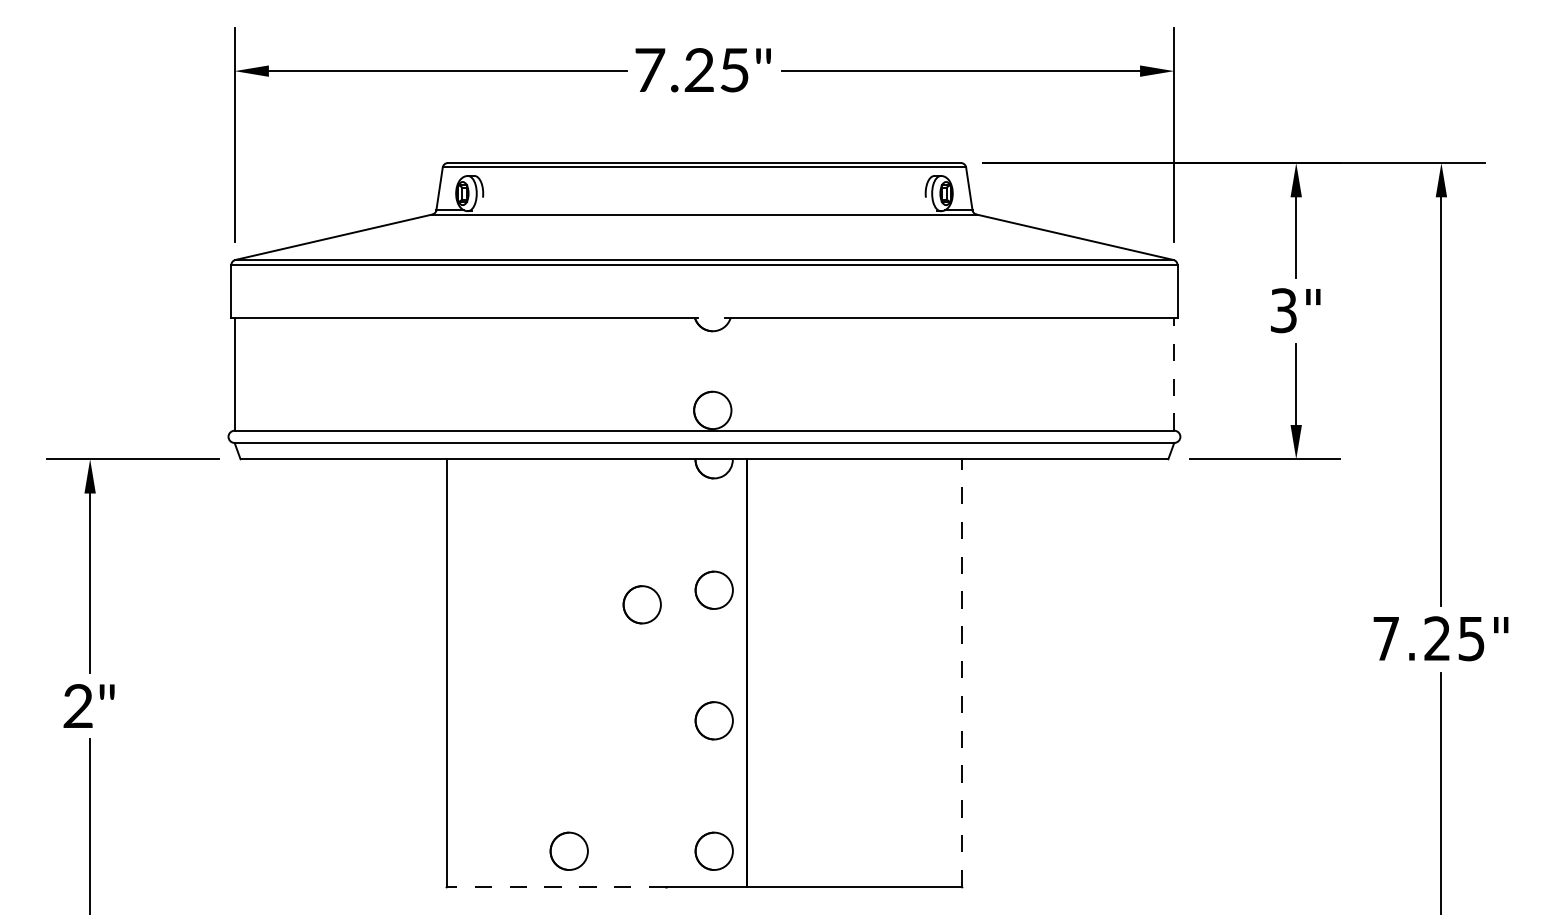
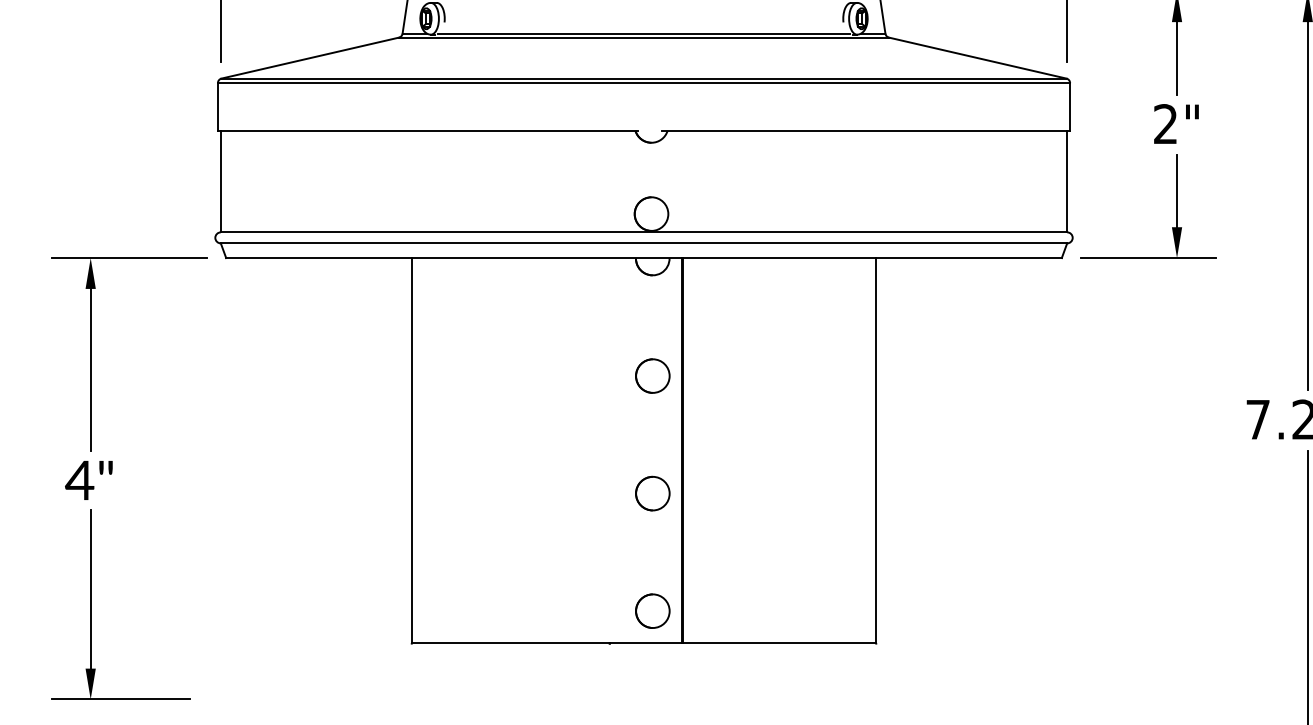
line: (704, 210) -> (644, 34), added
text: (1283, 310) -> (1165, 124), 3" -> 2"
line: (1174, 373) -> (1067, 180), dashed -> solid
part: (641, 604) -> (587, 388), removed
line: (962, 673) -> (876, 451), dashed -> solid
text: (77, 705) -> (79, 479), 2" -> 4"
part: (568, 850) -> (521, 610), removed
line: (556, 887) -> (510, 643), dashed -> solid

